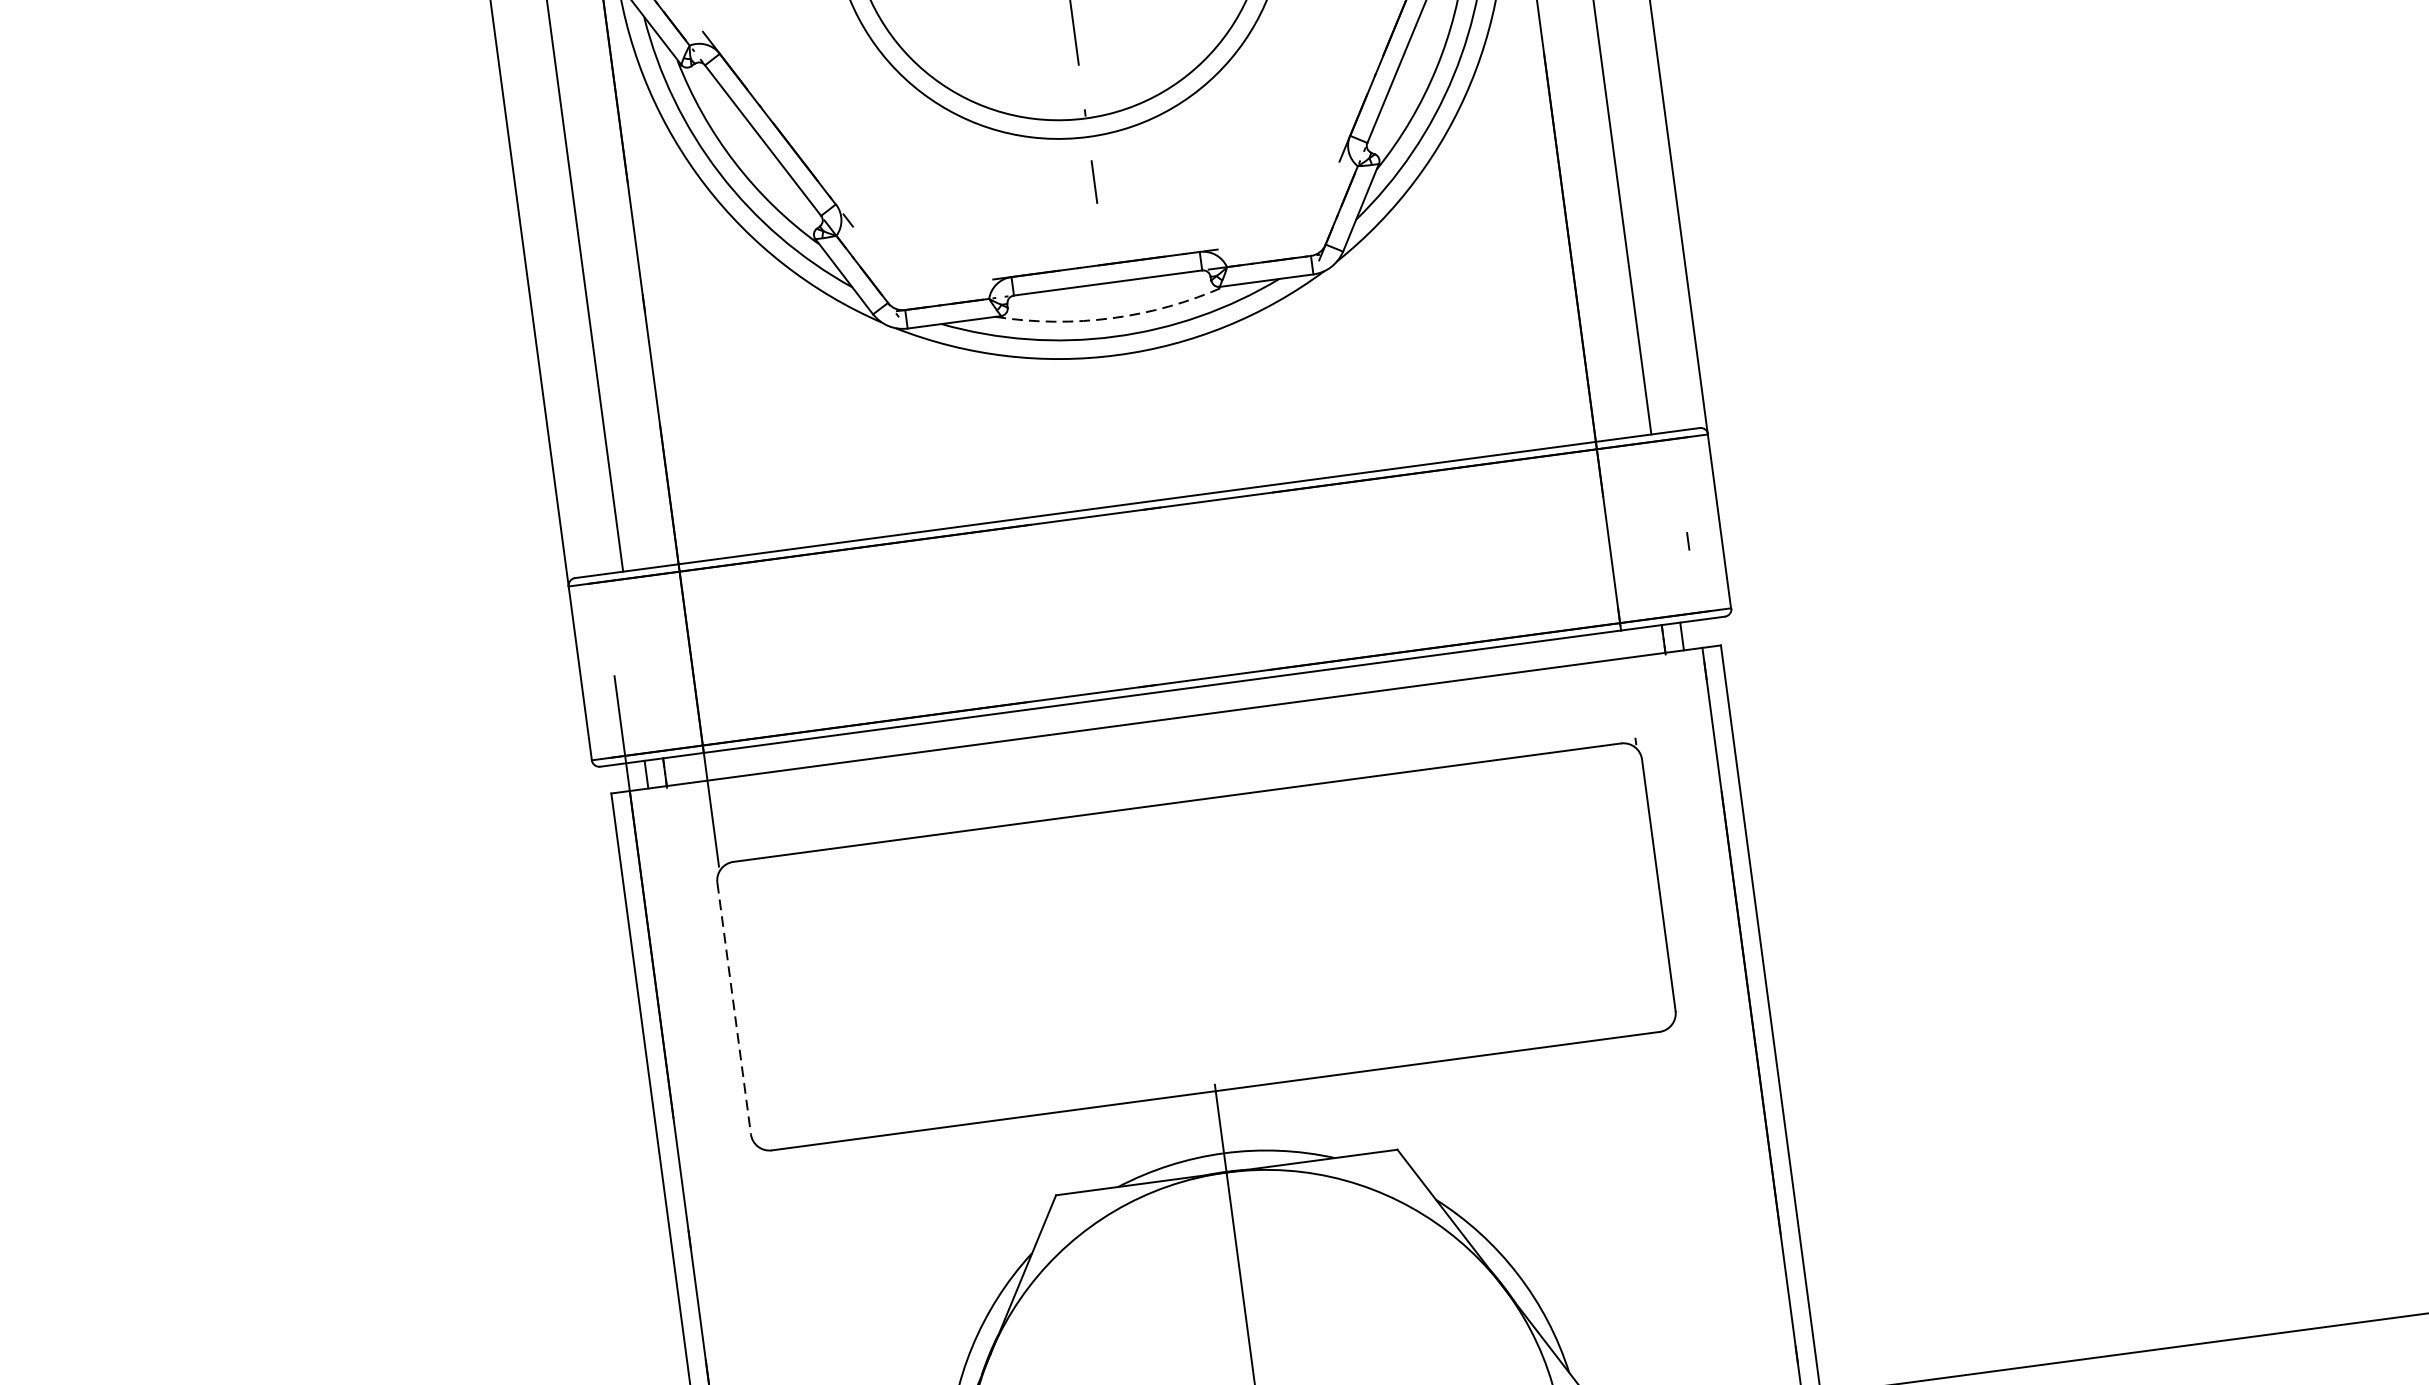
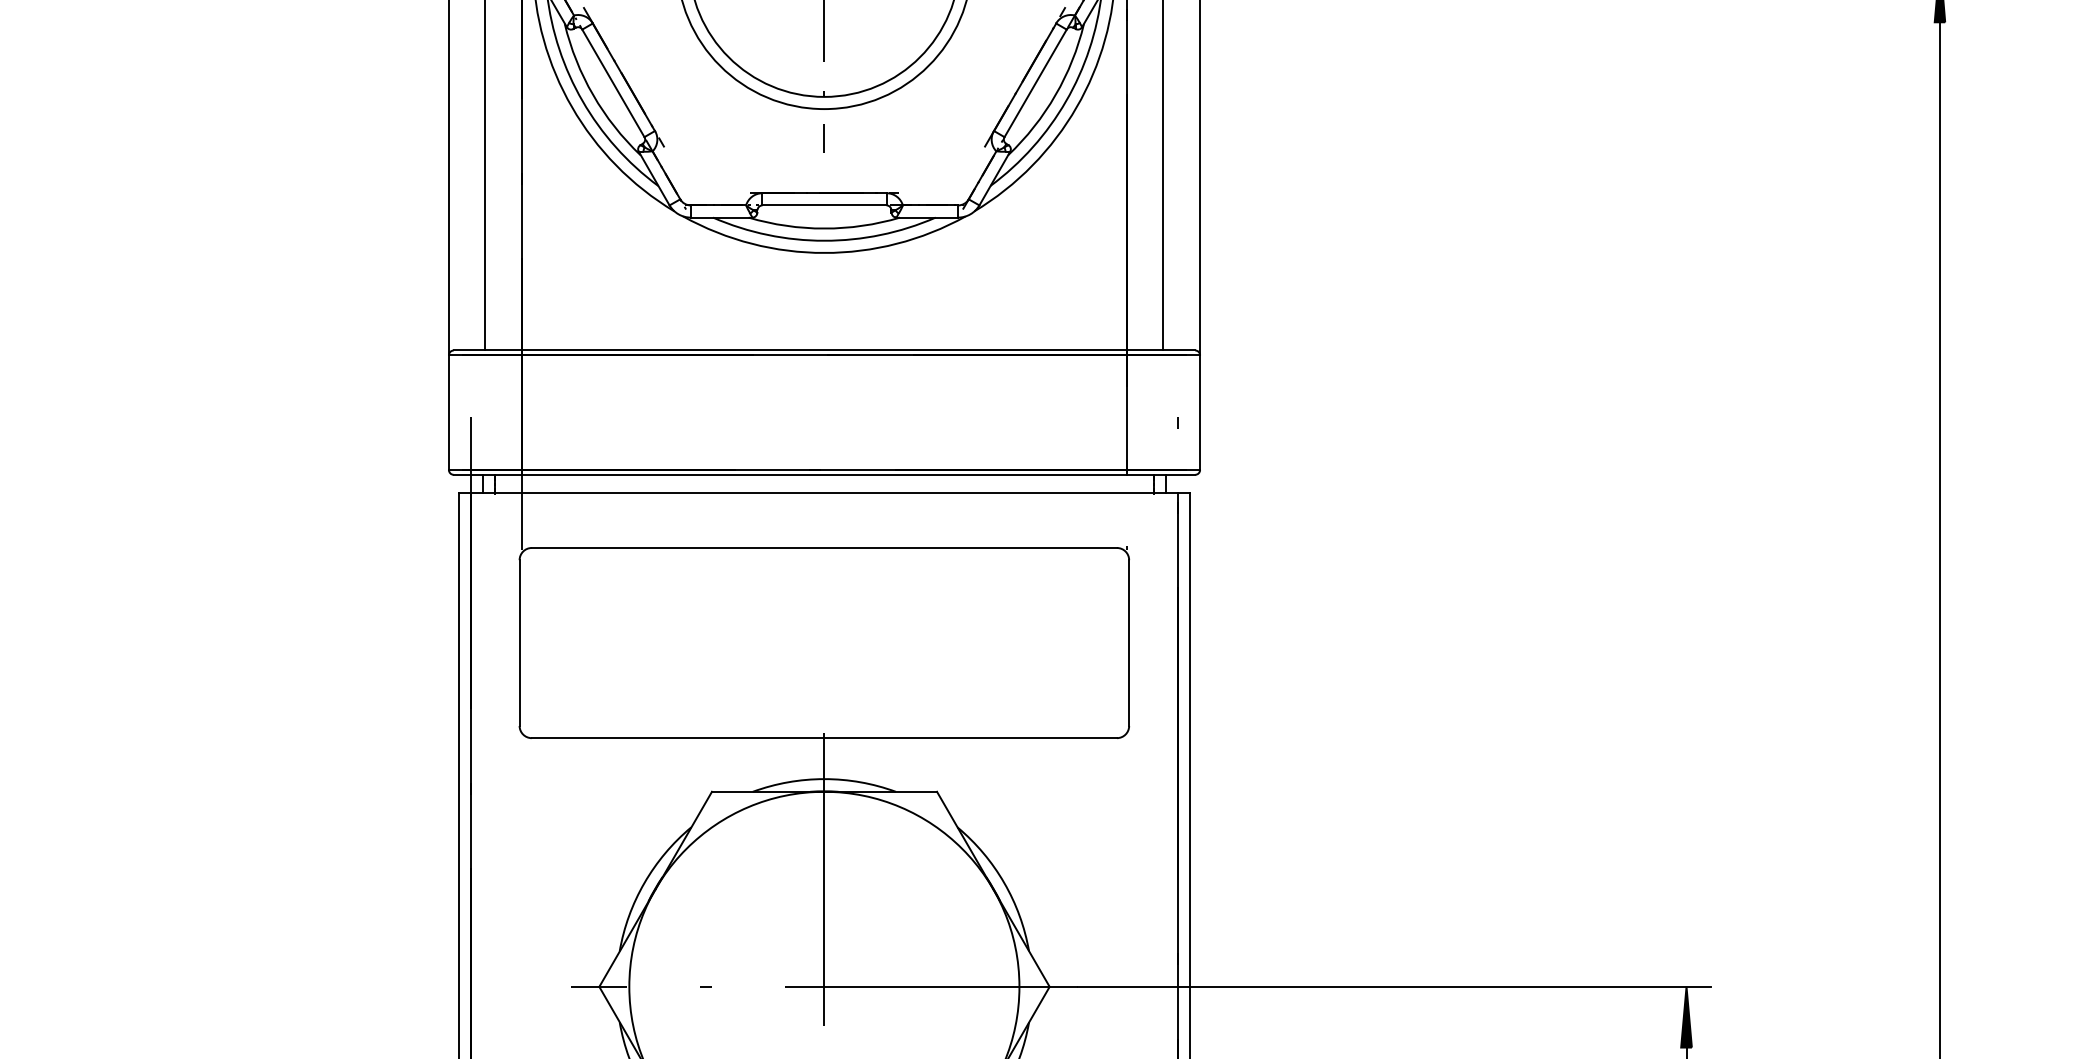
arc: (1112, 318) -> (824, 228), dashed -> solid
line: (734, 1009) -> (519, 643), dashed -> solid

